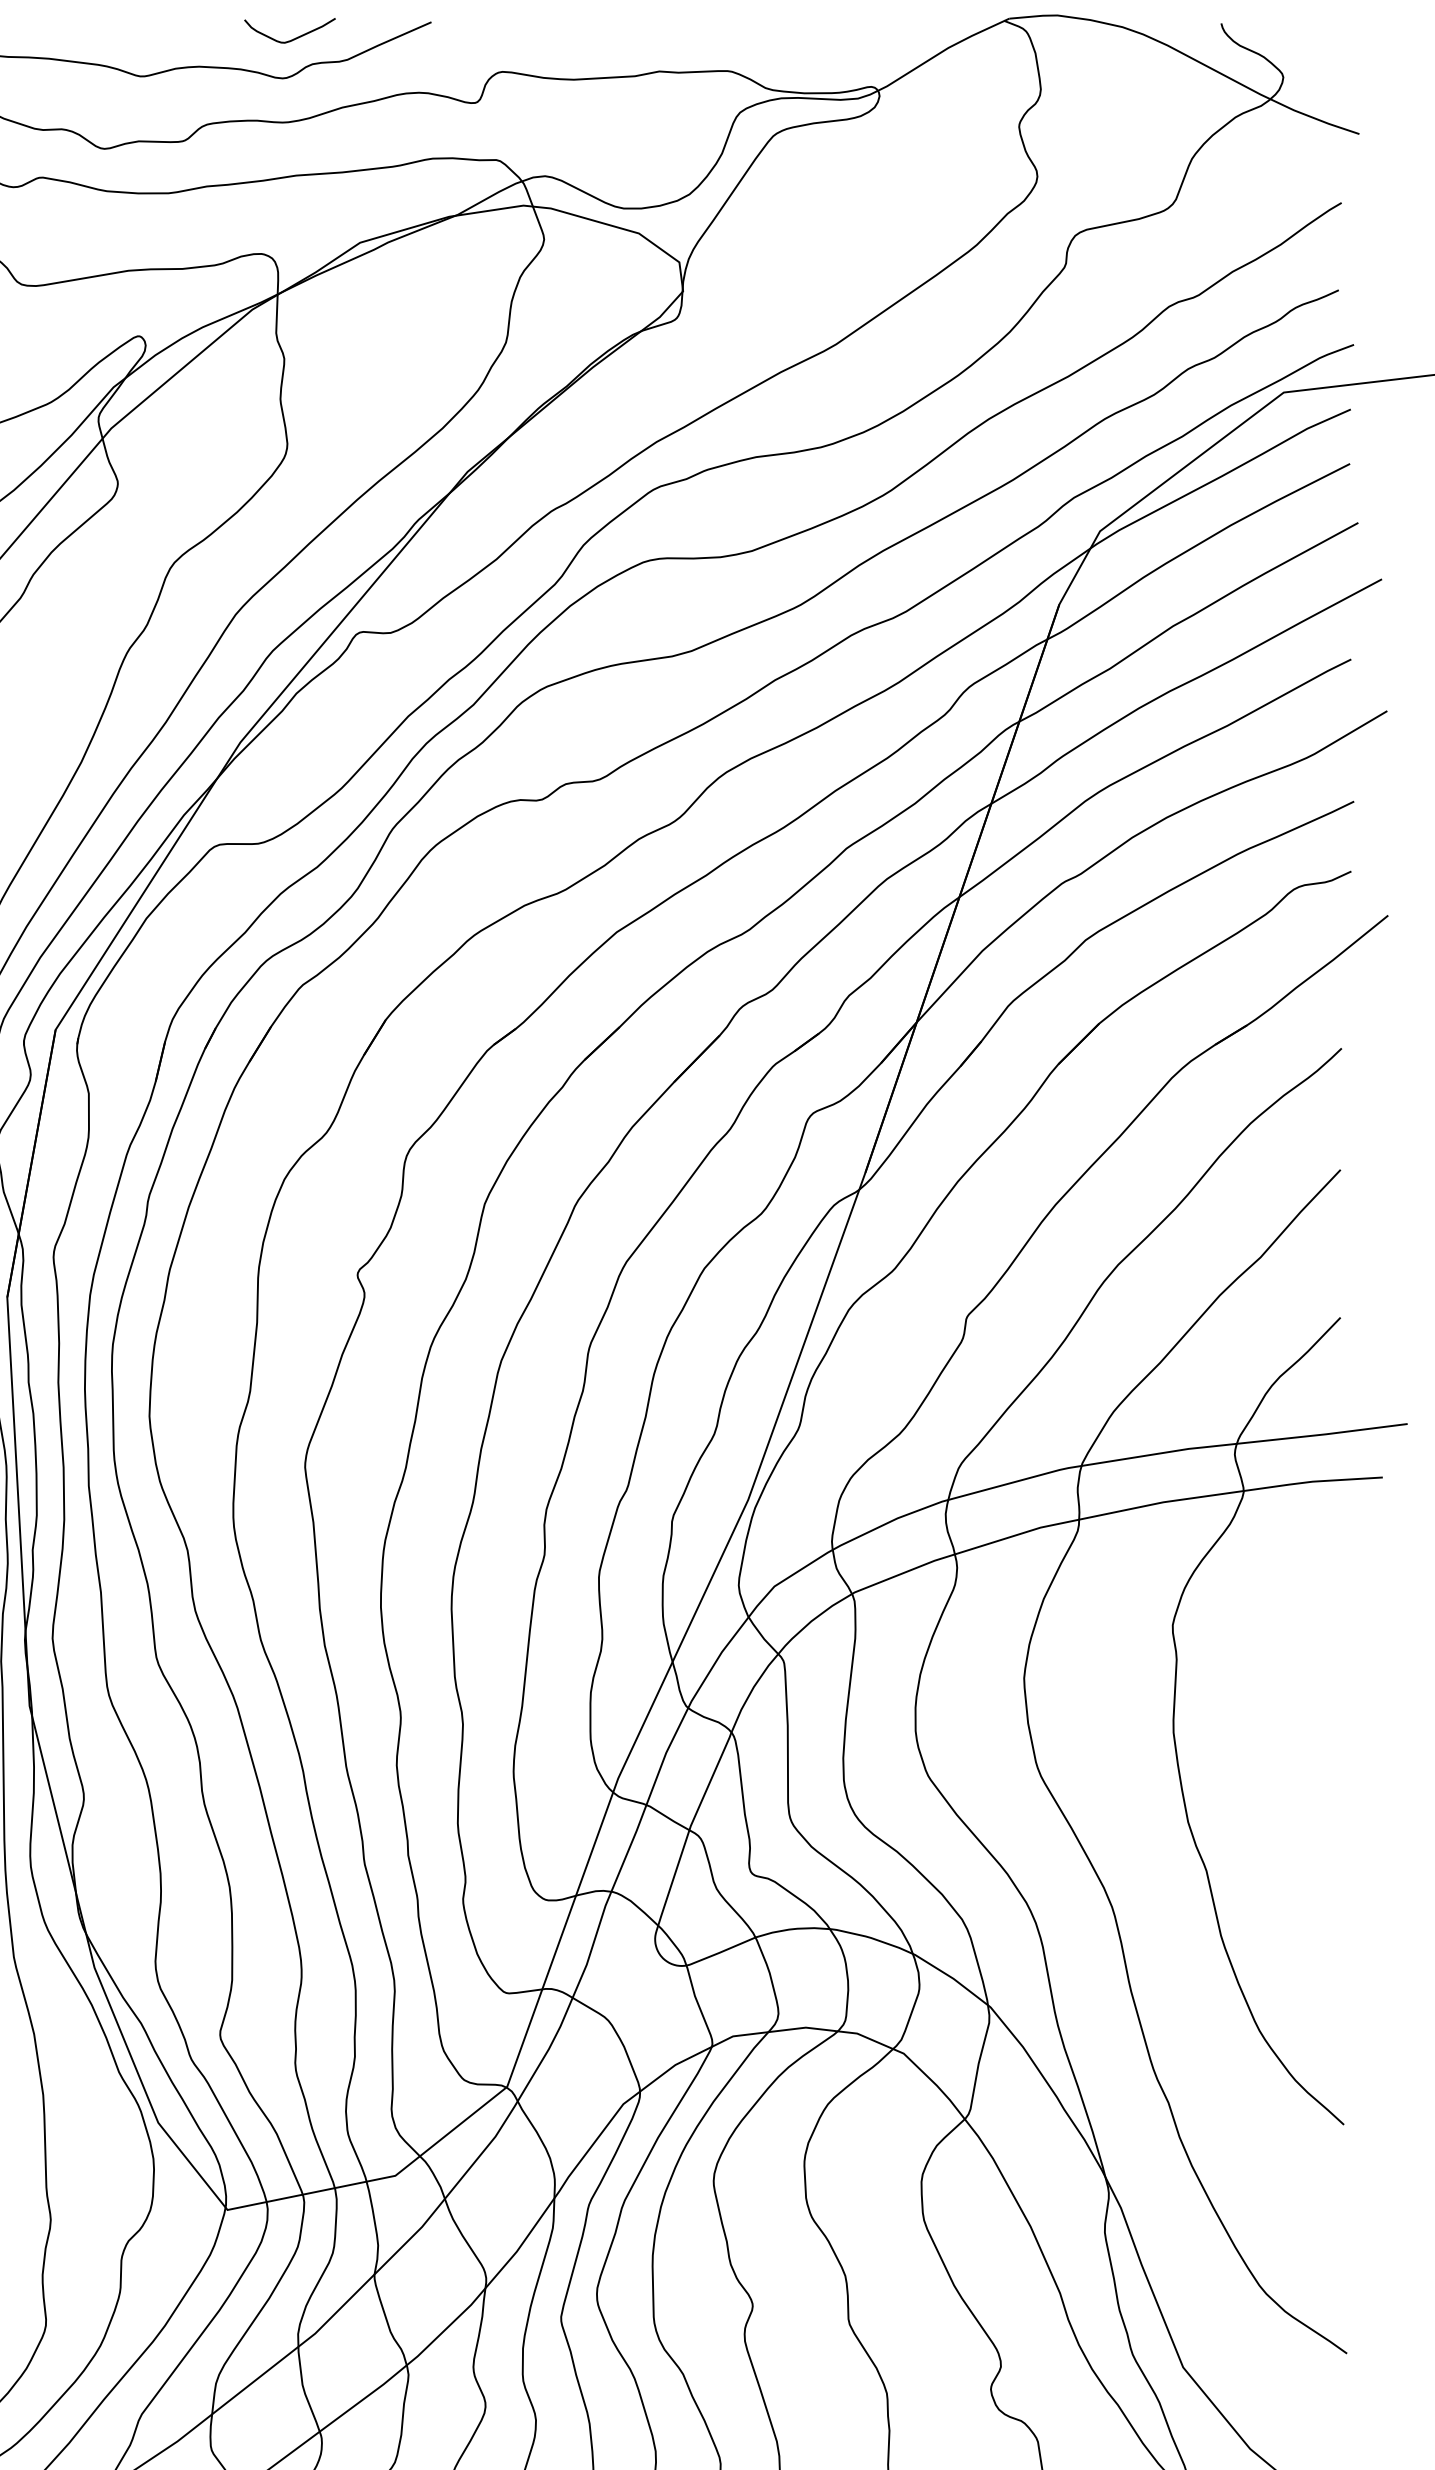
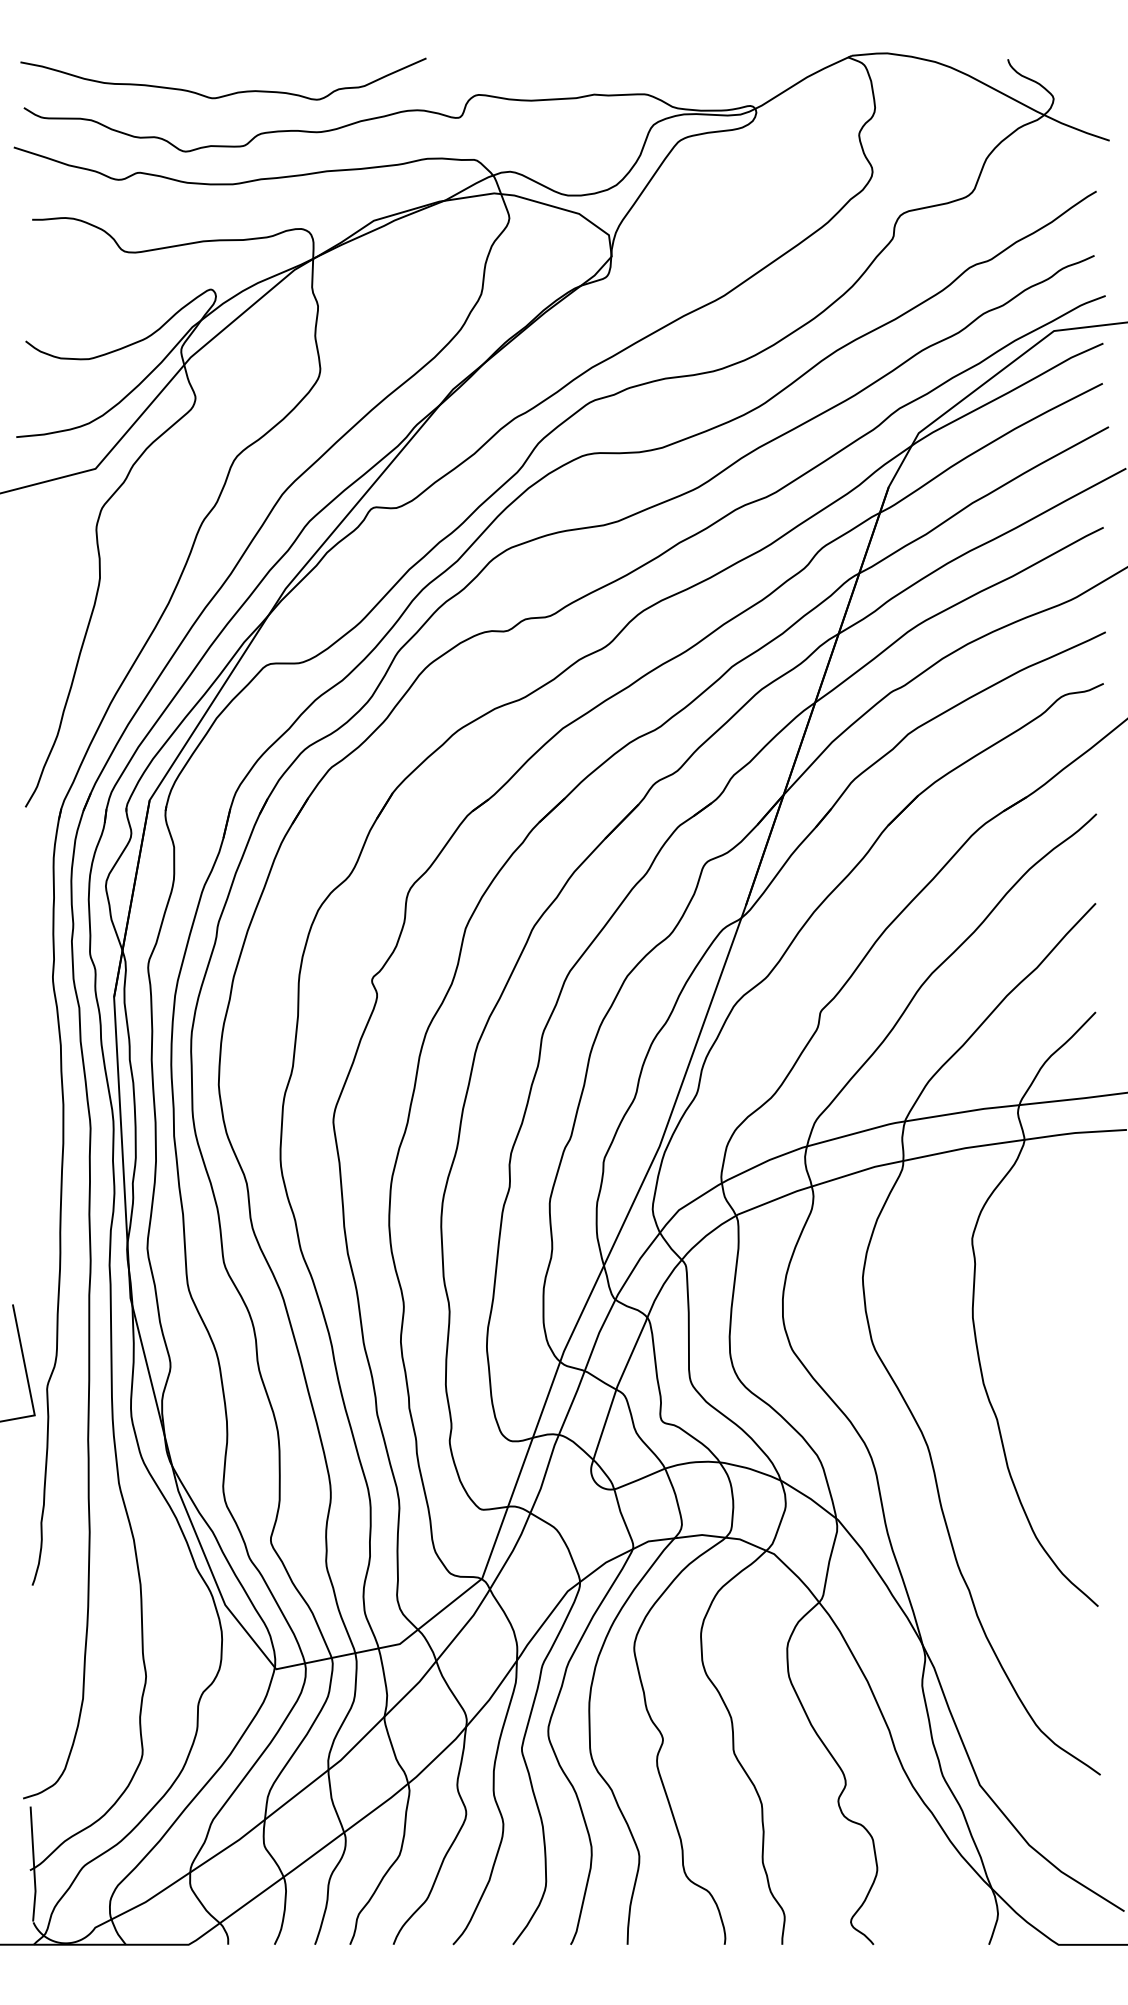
curve: (291, 38) -> (323, 70), removed

